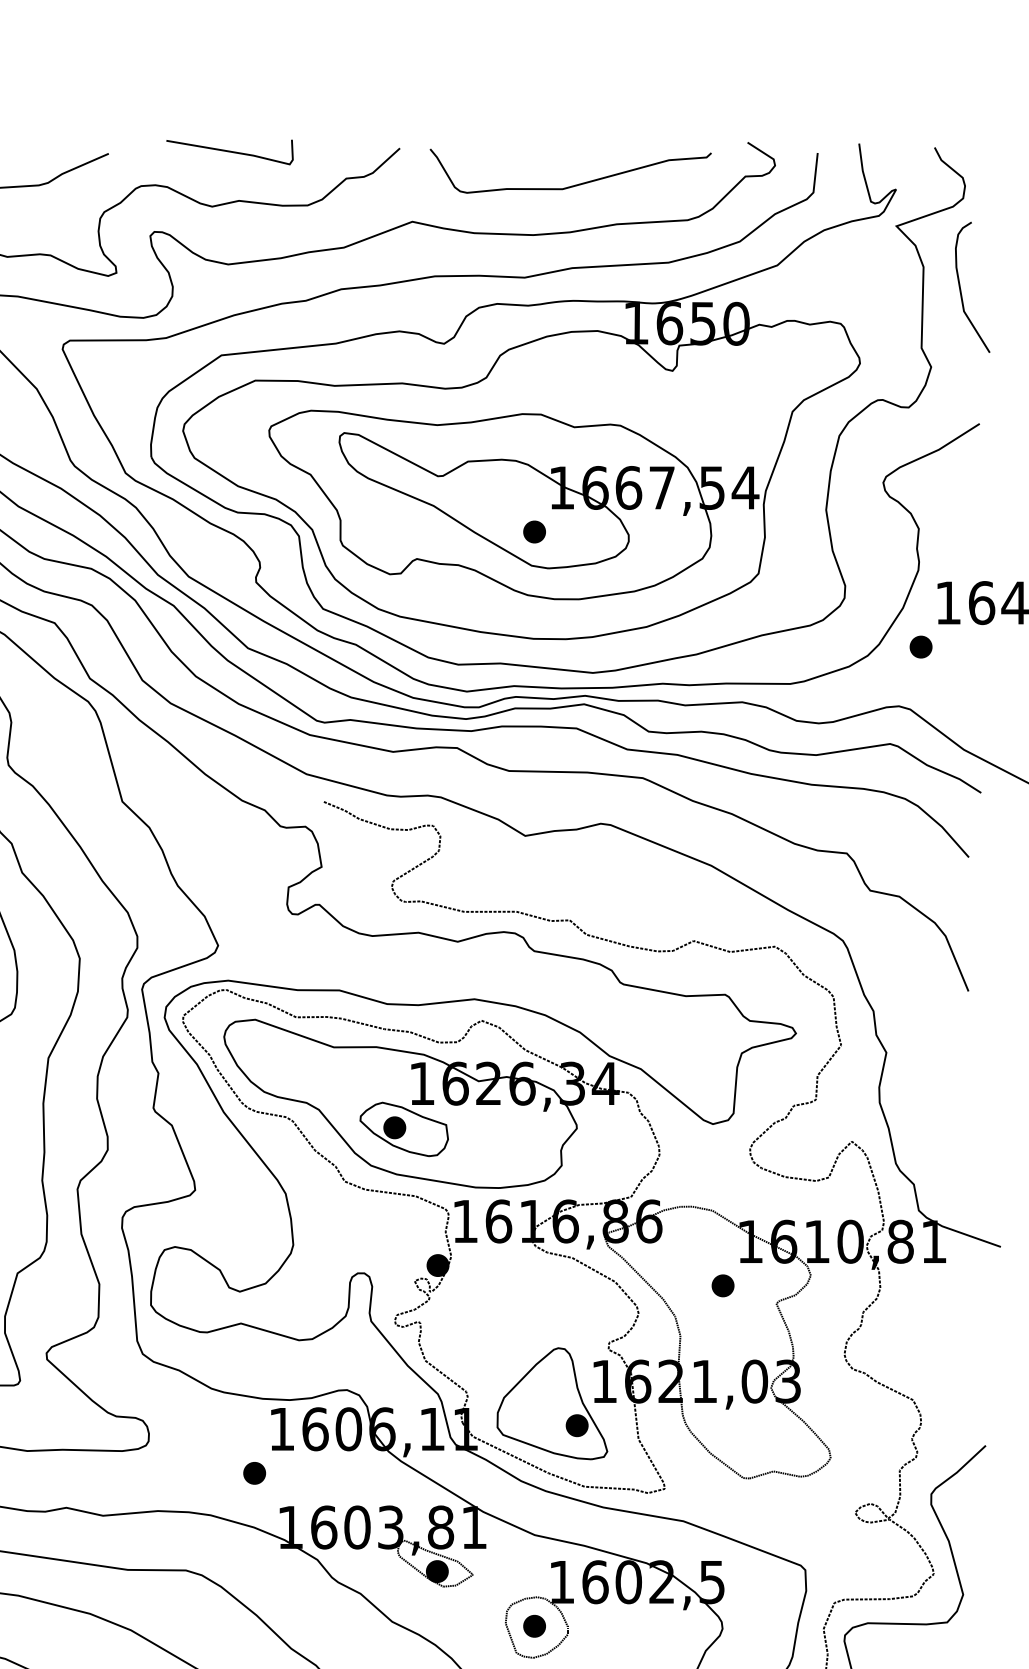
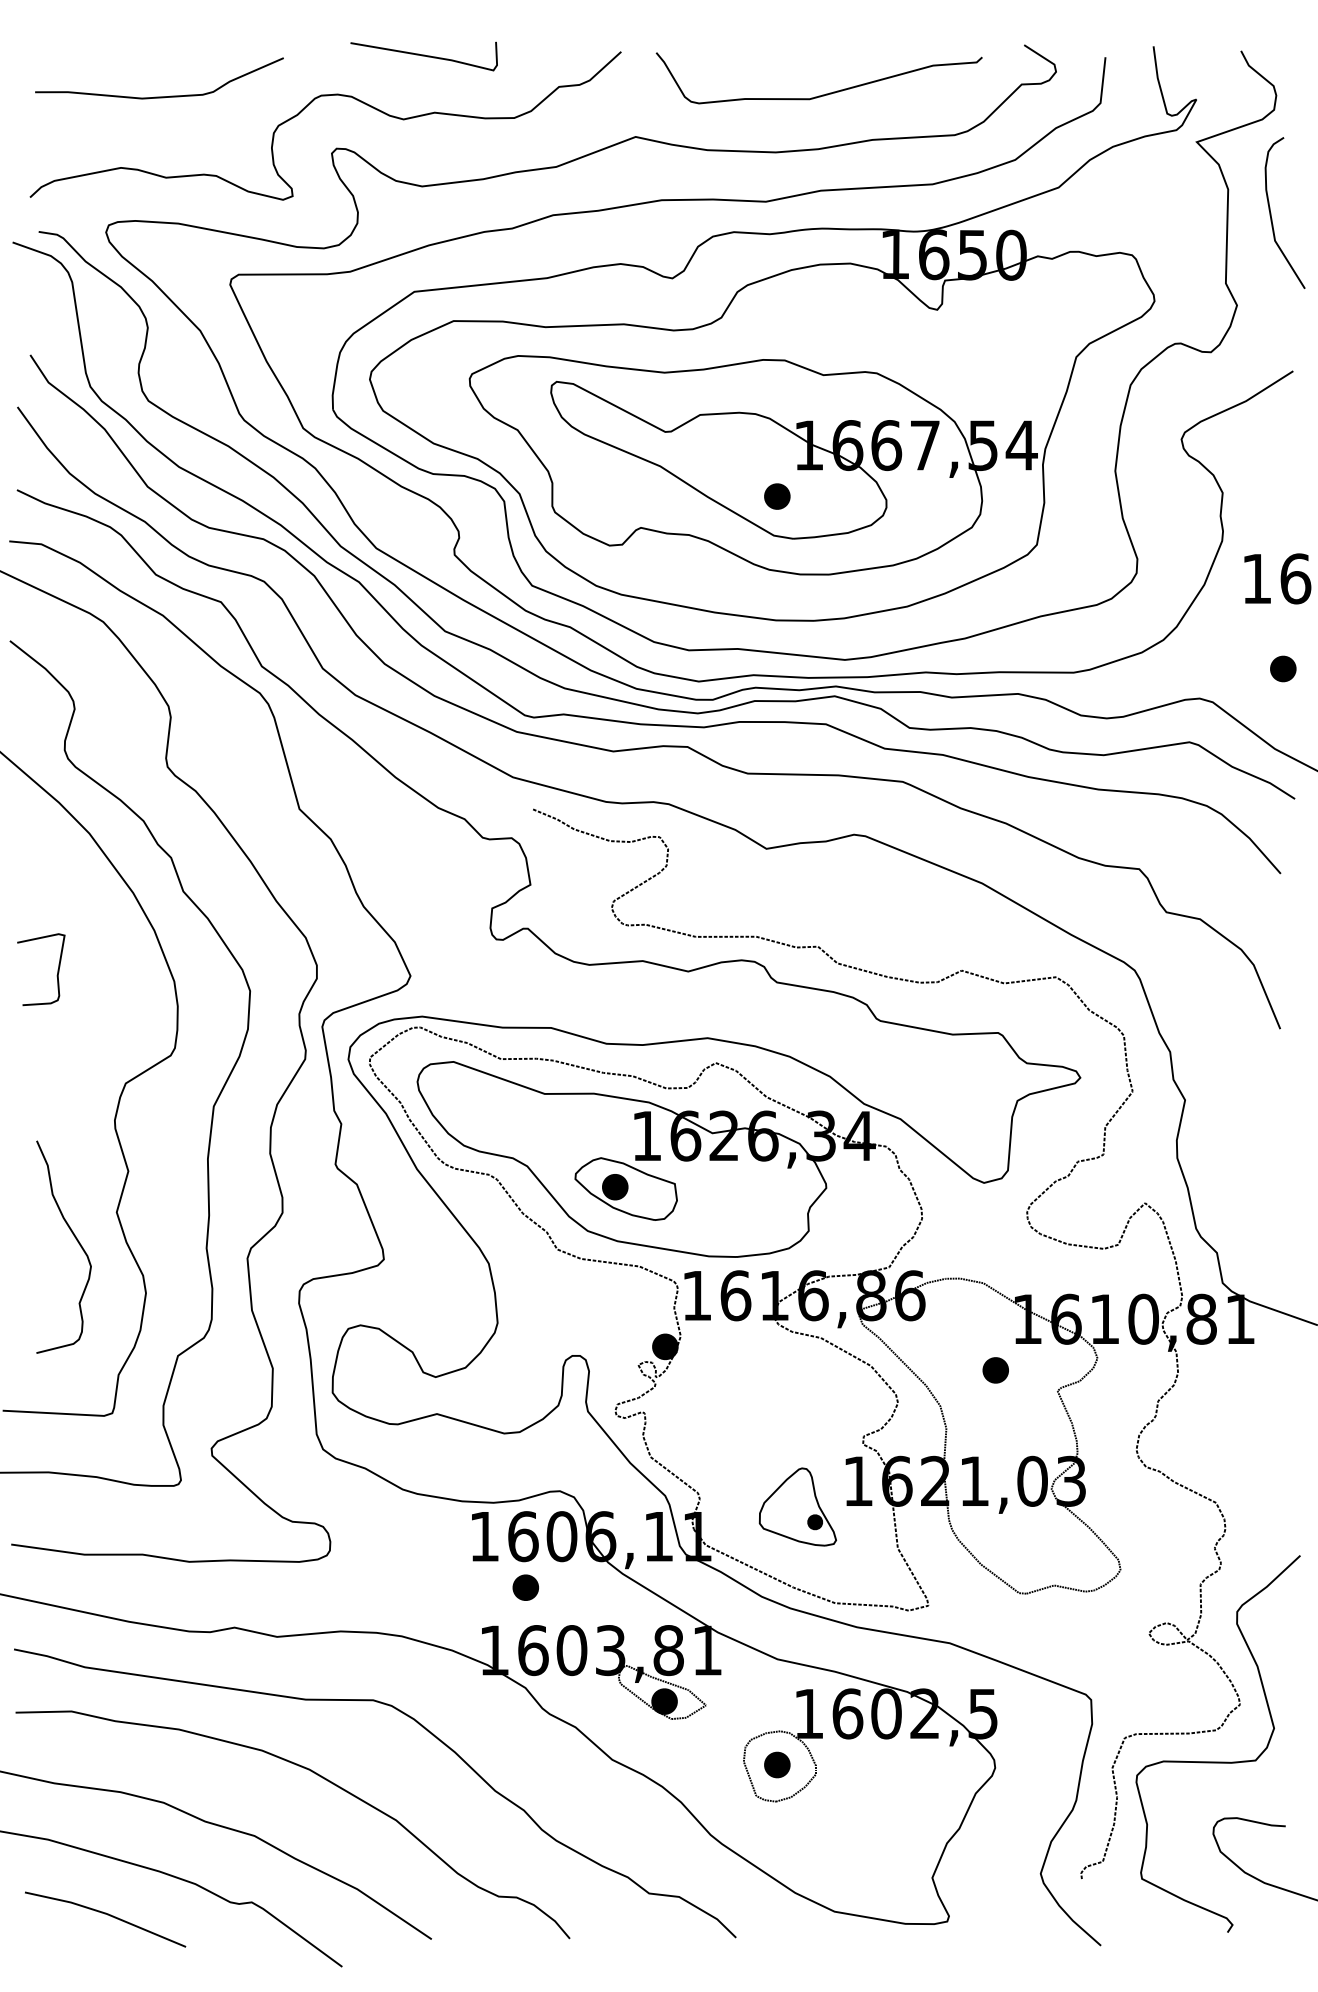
part: (921, 646) -> (1283, 668), moved
part: (552, 1403) -> (797, 1506), size x0.6
part: (254, 1473) -> (525, 1587), moved

